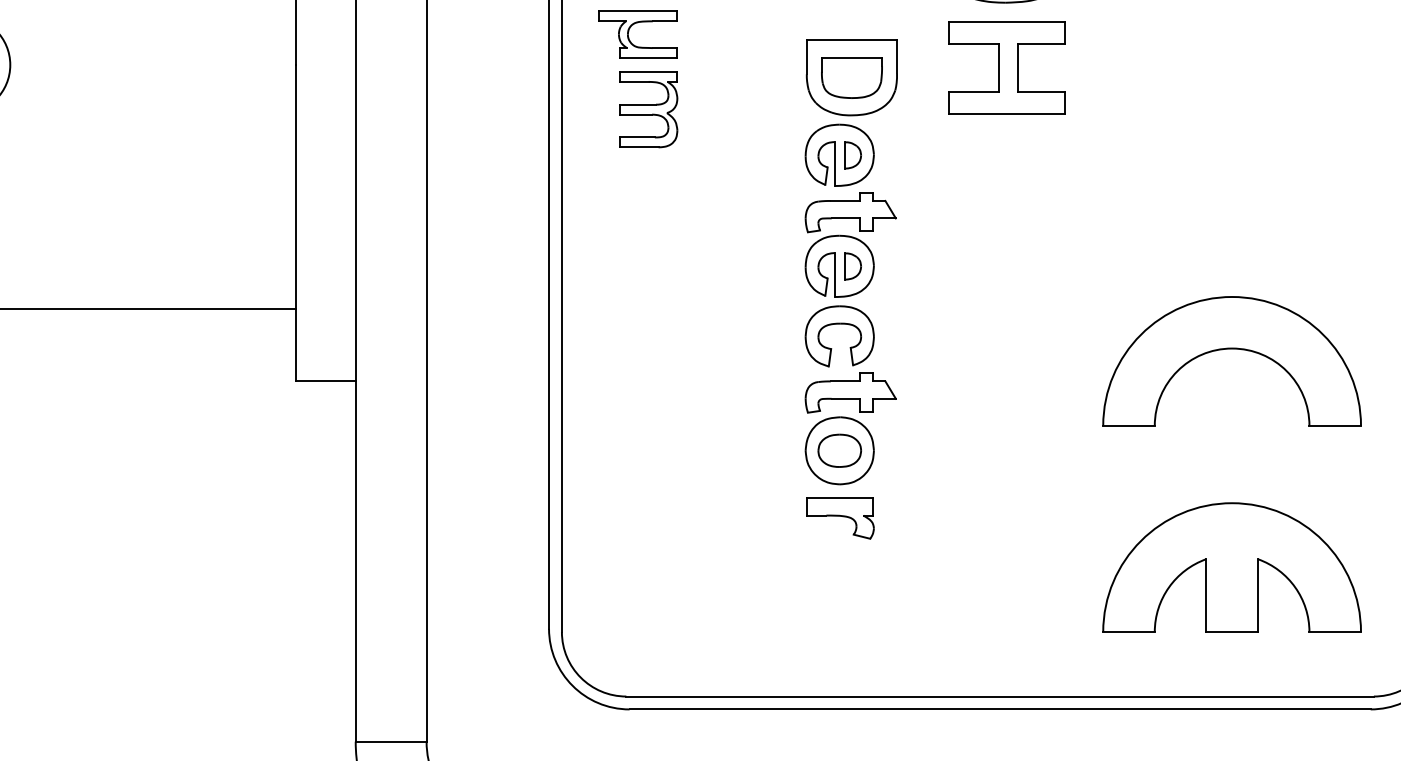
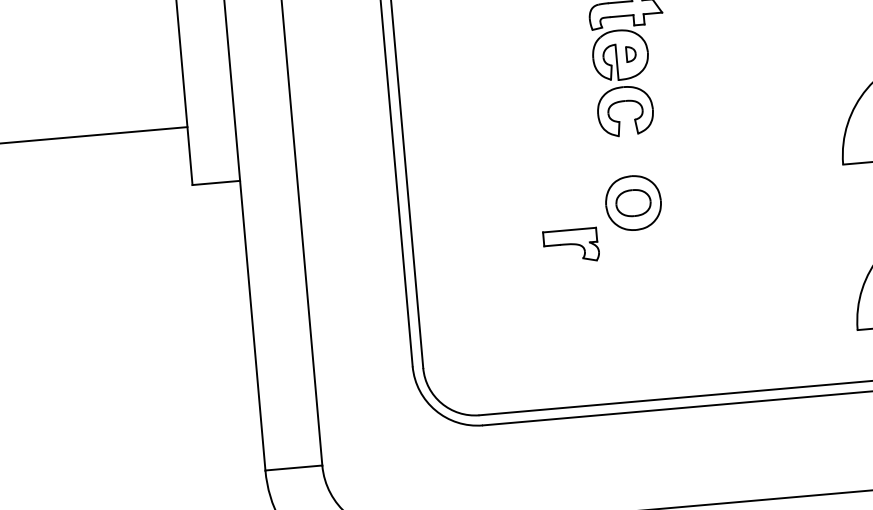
part: (852, 266) -> (630, 54), size x0.7
part: (850, 392) -> (638, 155), removed
part: (840, 518) -> (571, 246), moved

